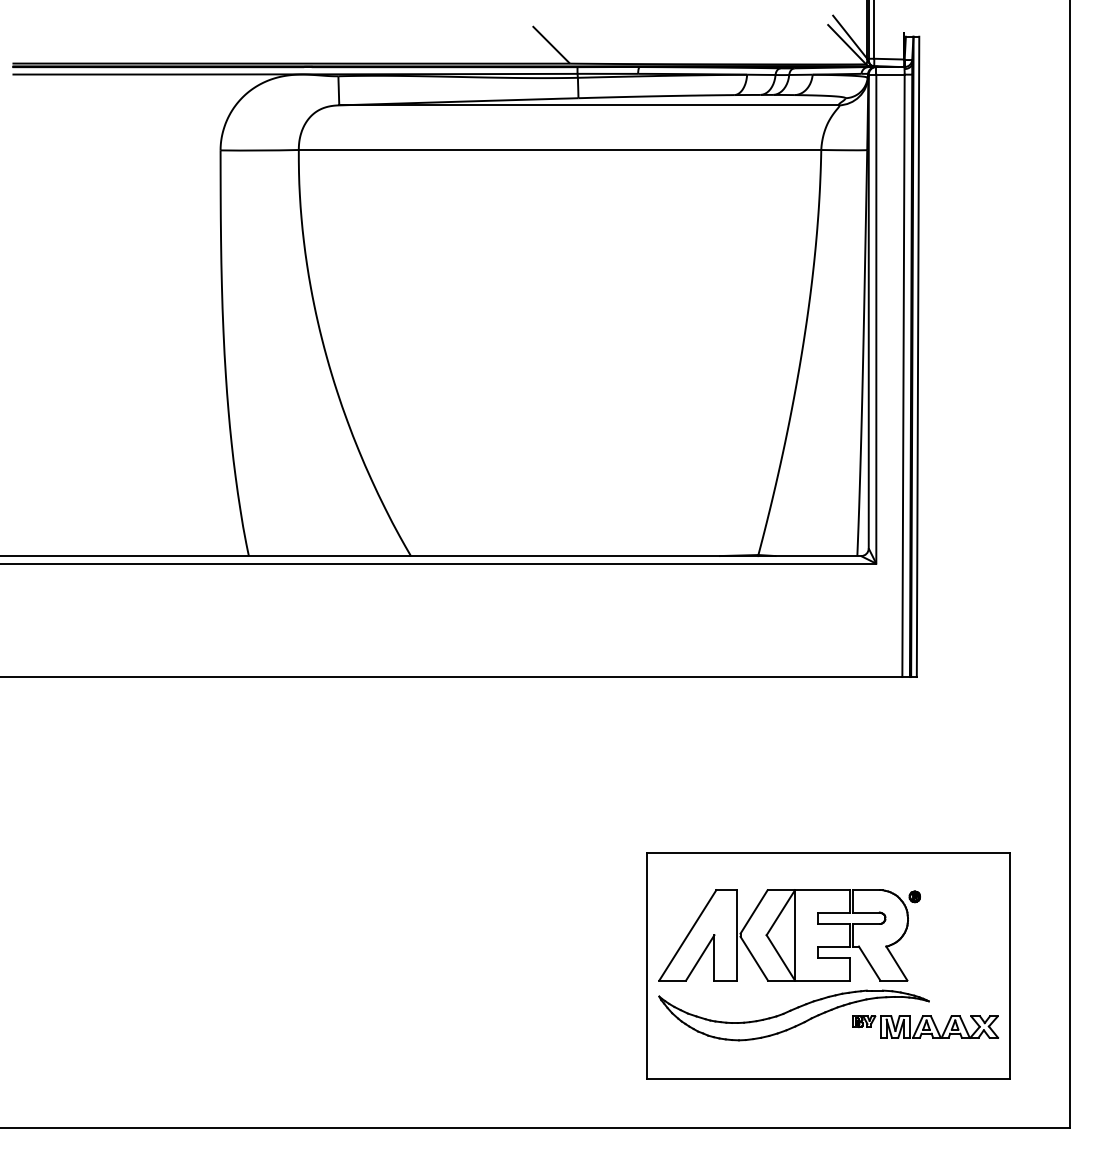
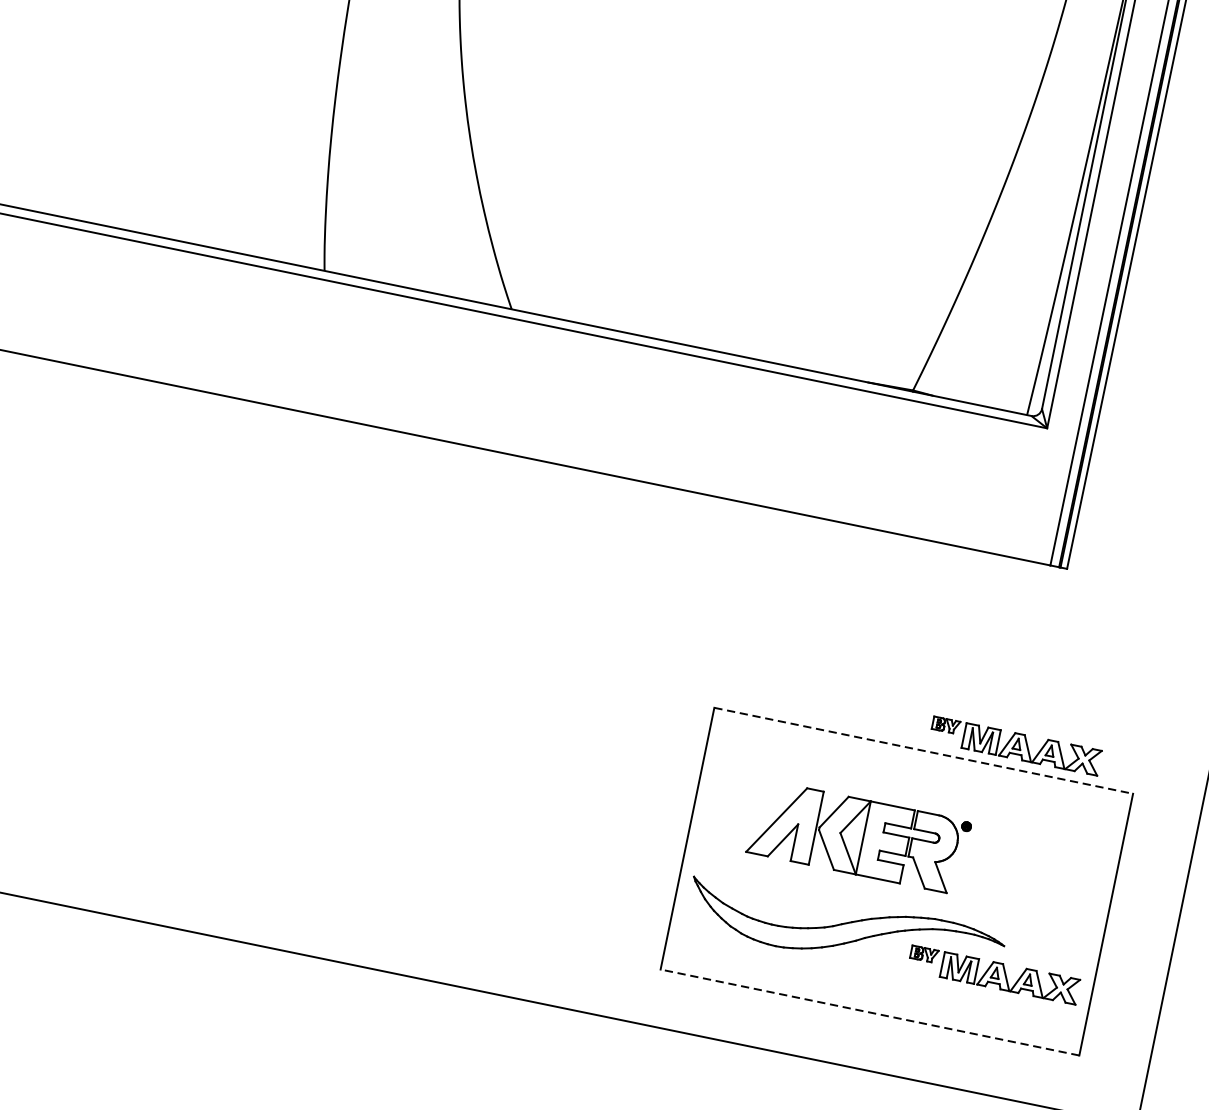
part: (904, 832) -> (1016, 745), added
line: (829, 852) -> (924, 750), solid -> dashed
part: (789, 935) -> (858, 837), size x0.7
line: (828, 1079) -> (869, 1012), solid -> dashed

